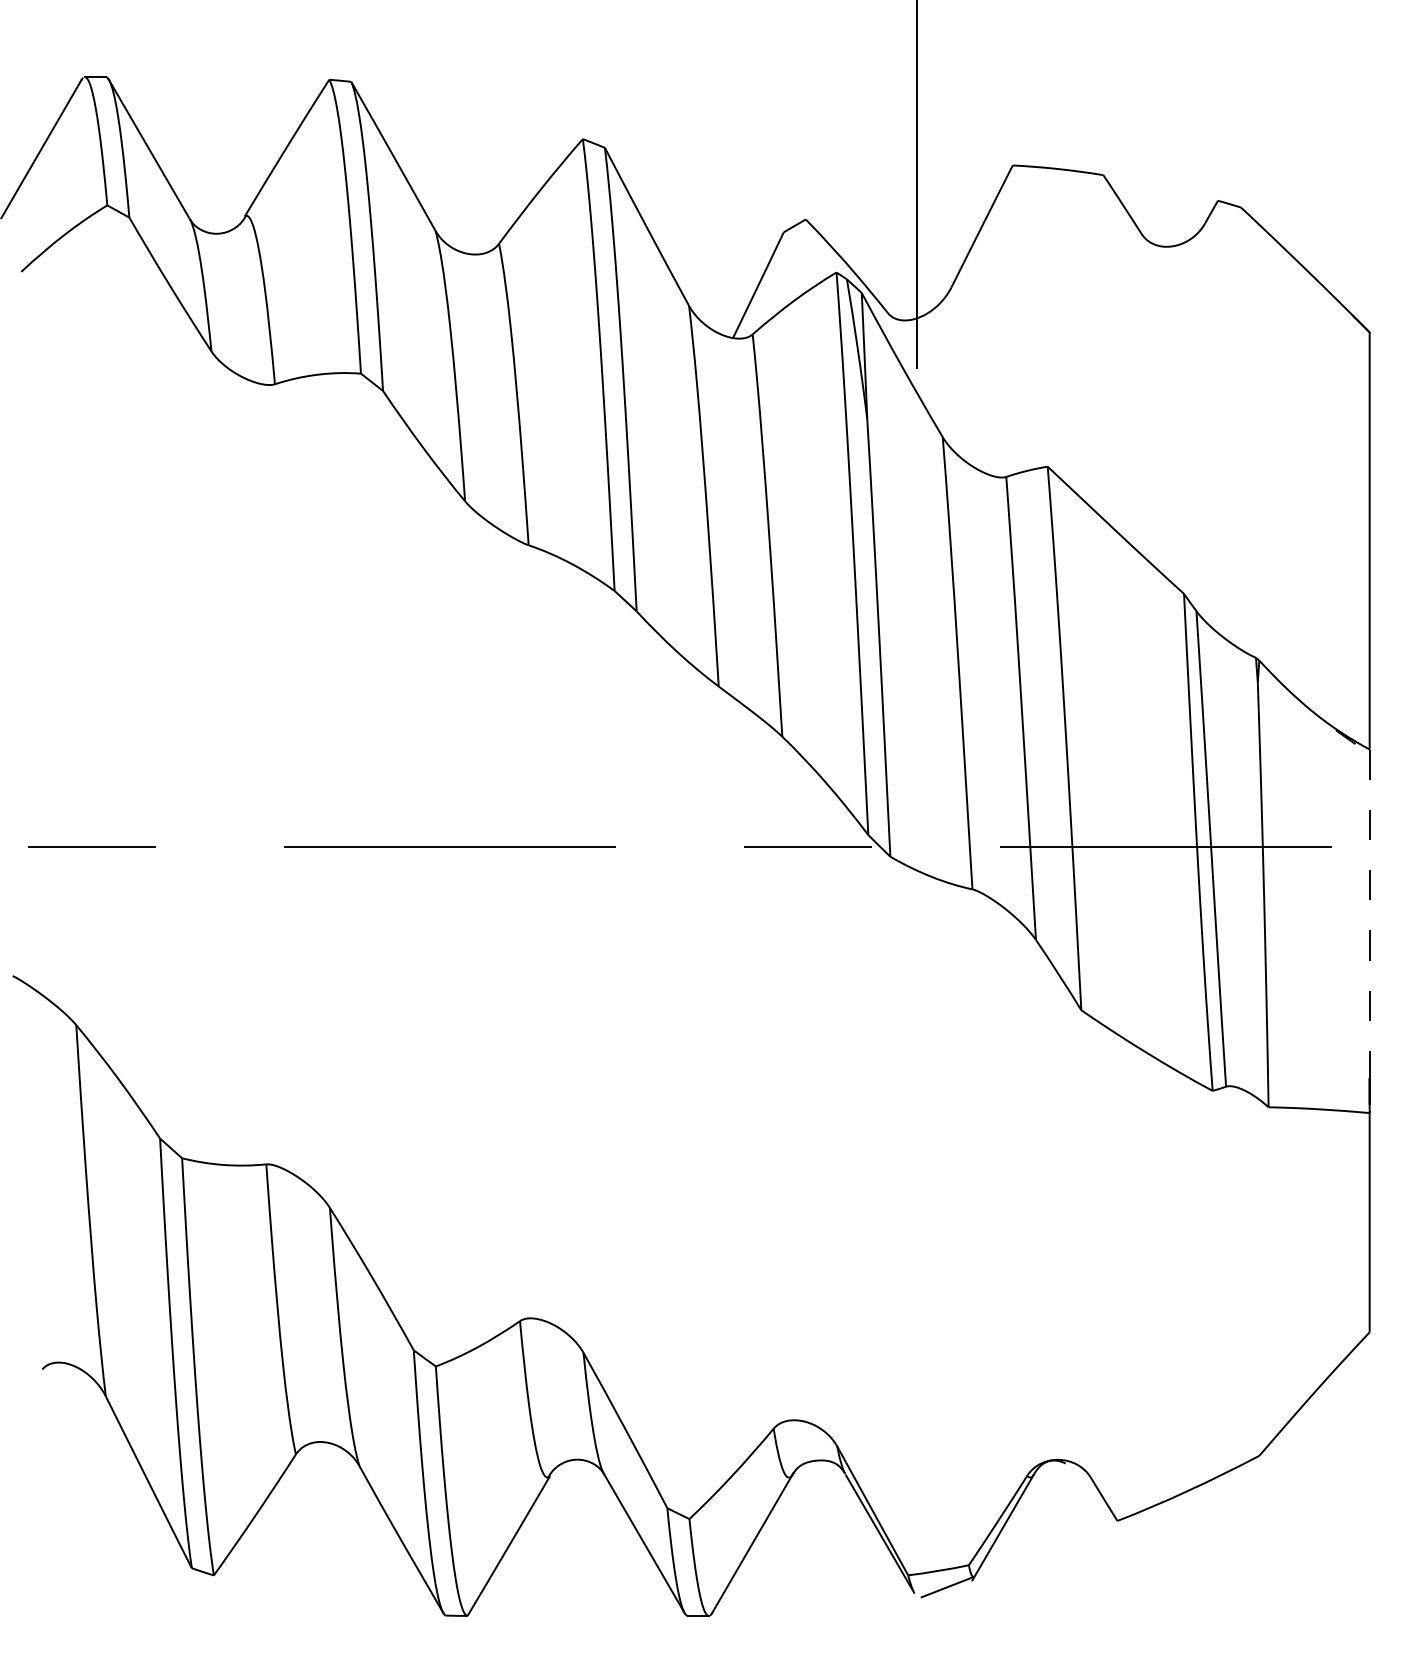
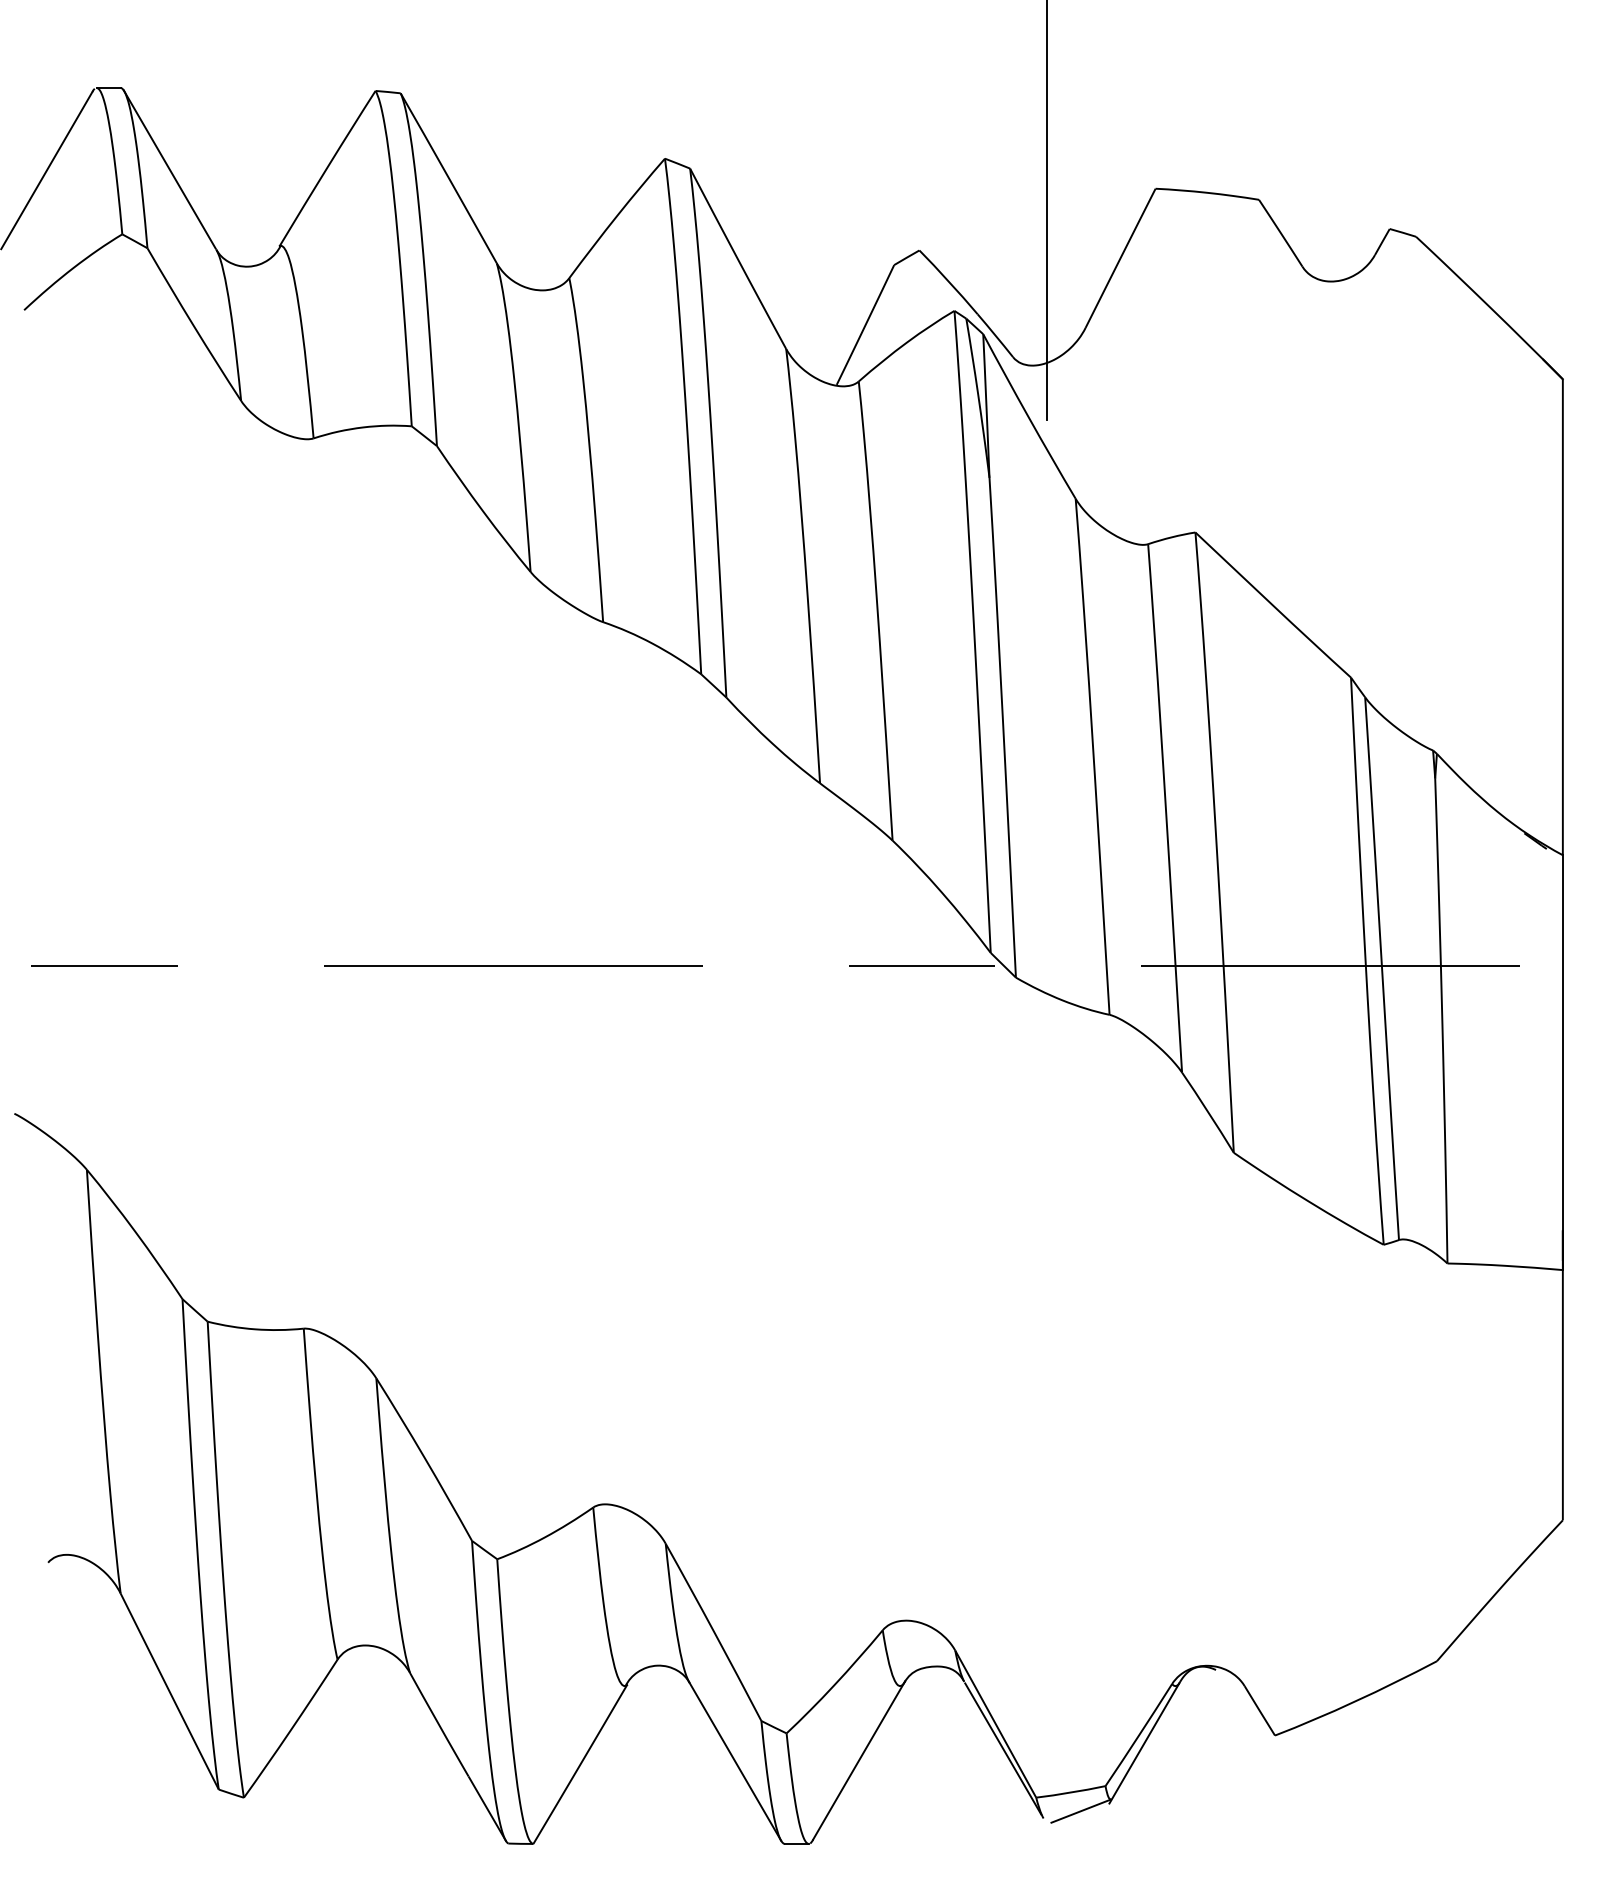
line: (1369, 932) -> (1562, 1063), dashed -> solid

